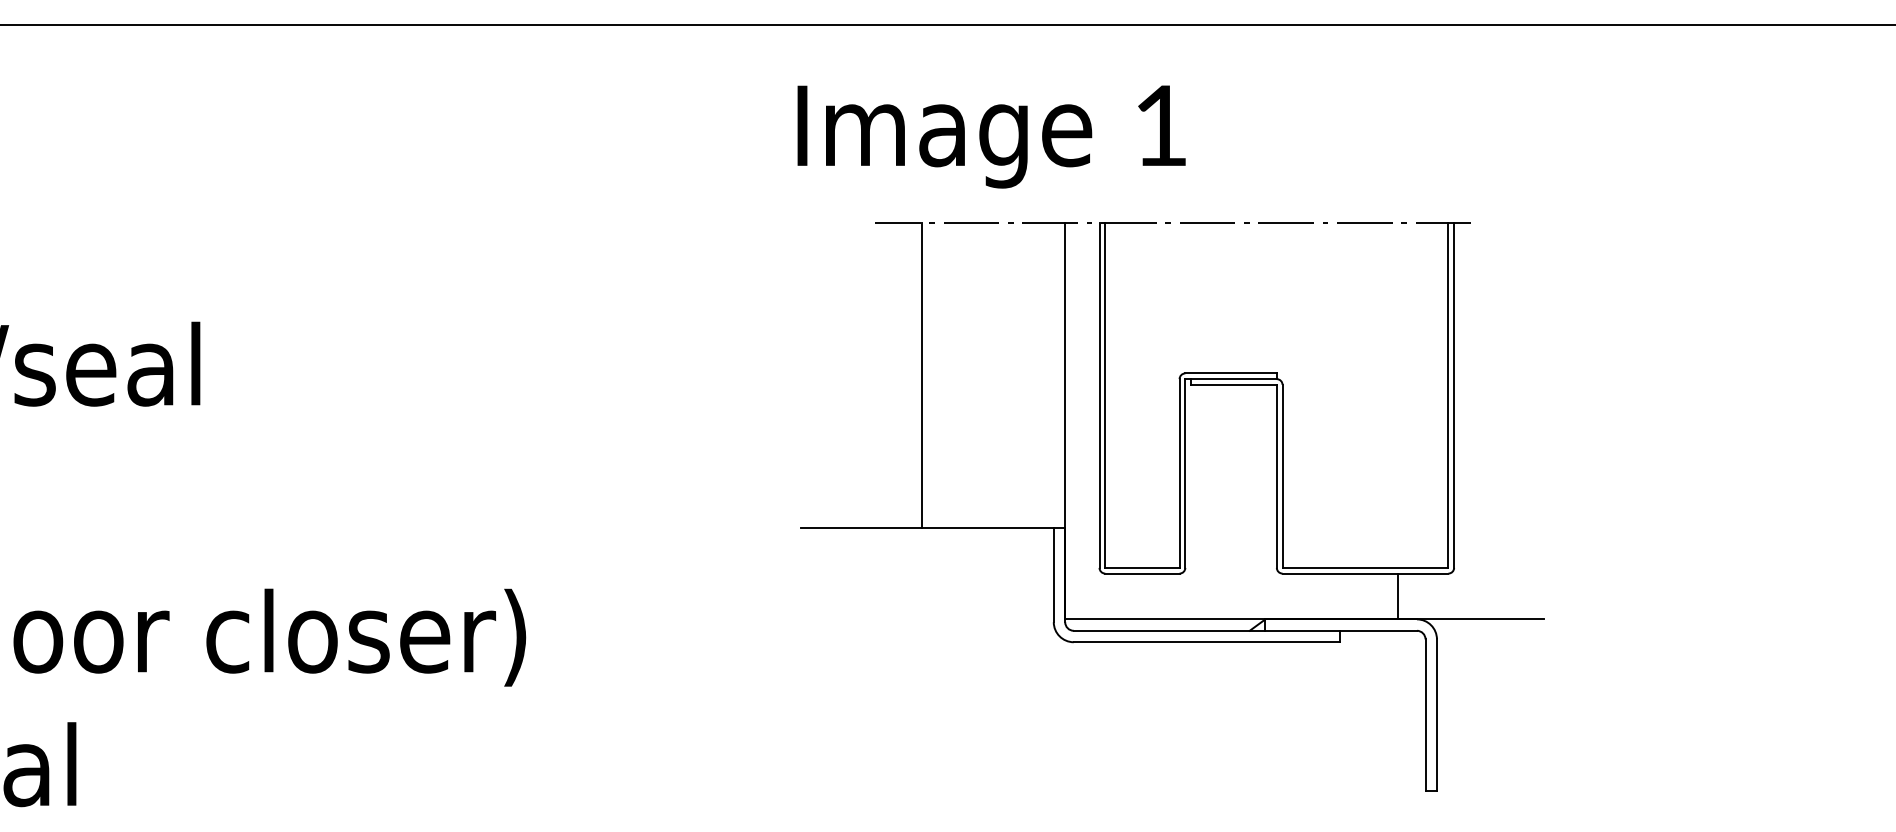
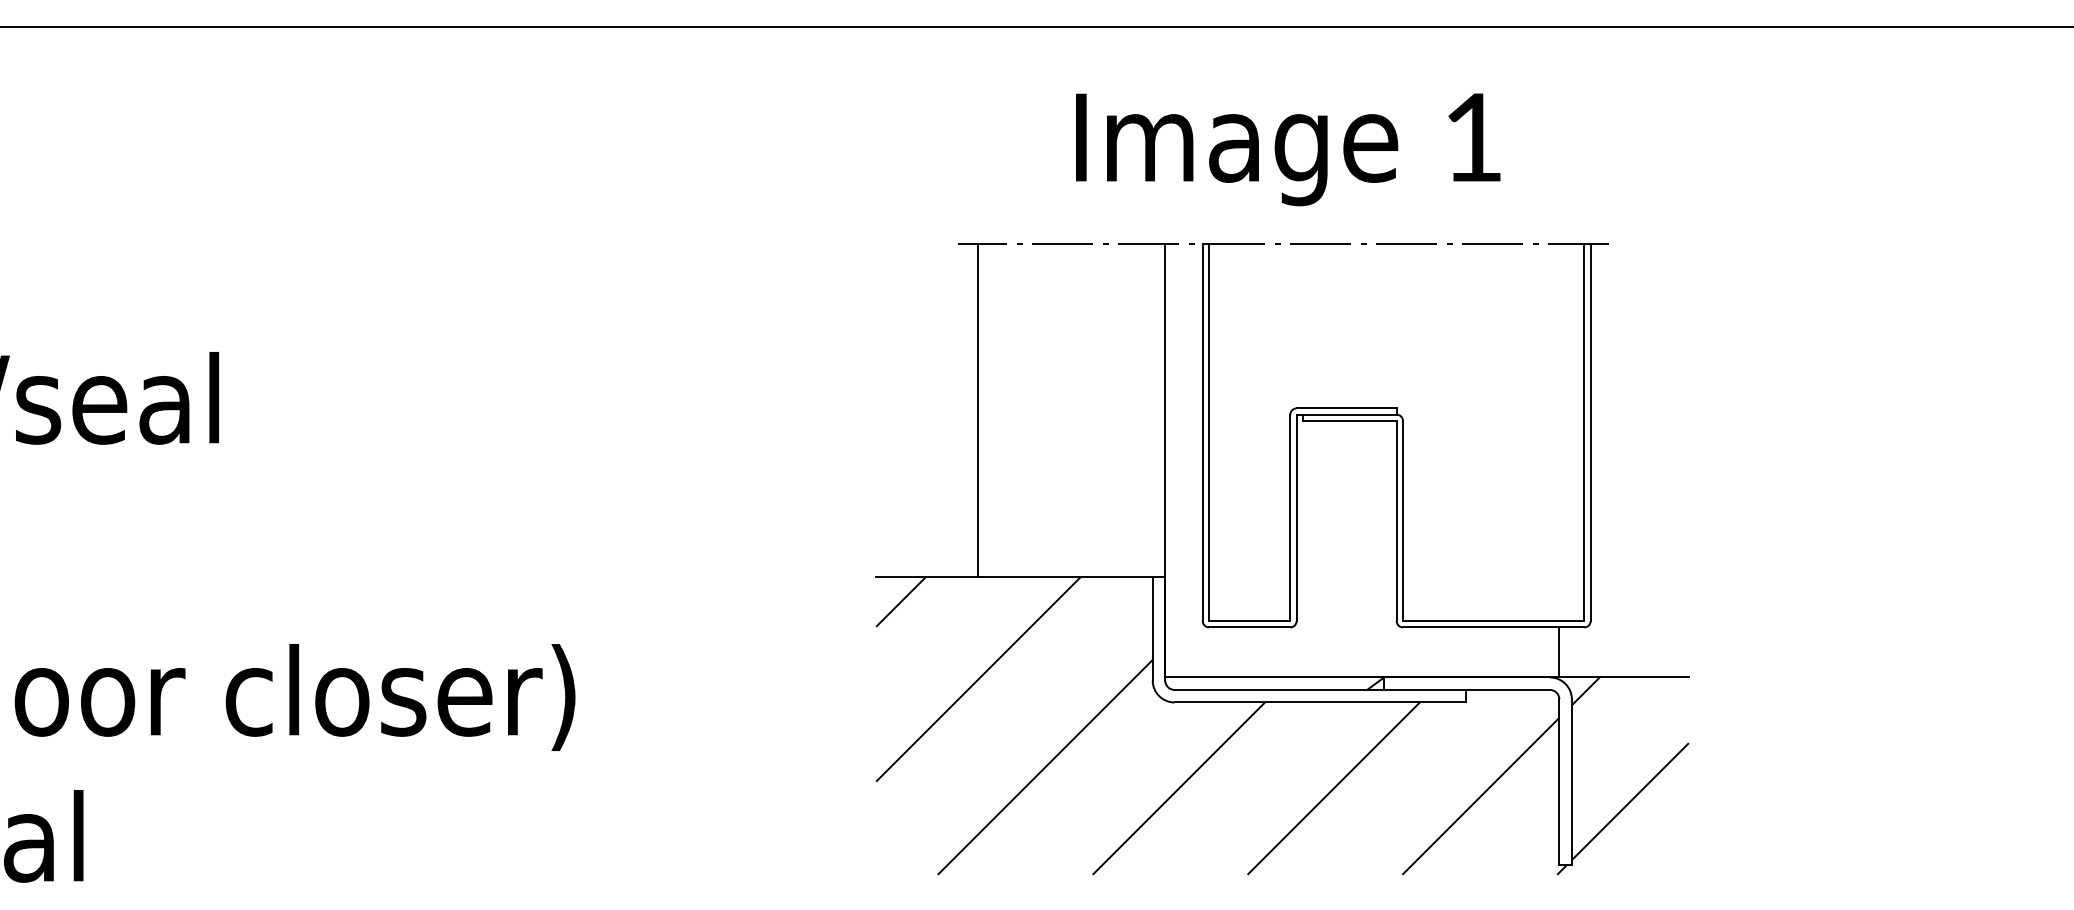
text: (991, 136) -> (1288, 149), moved
line: (921, 375) -> (977, 410), moved
line: (1397, 596) -> (1559, 652), moved
hatch: (1171, 663) -> (1281, 725), added

